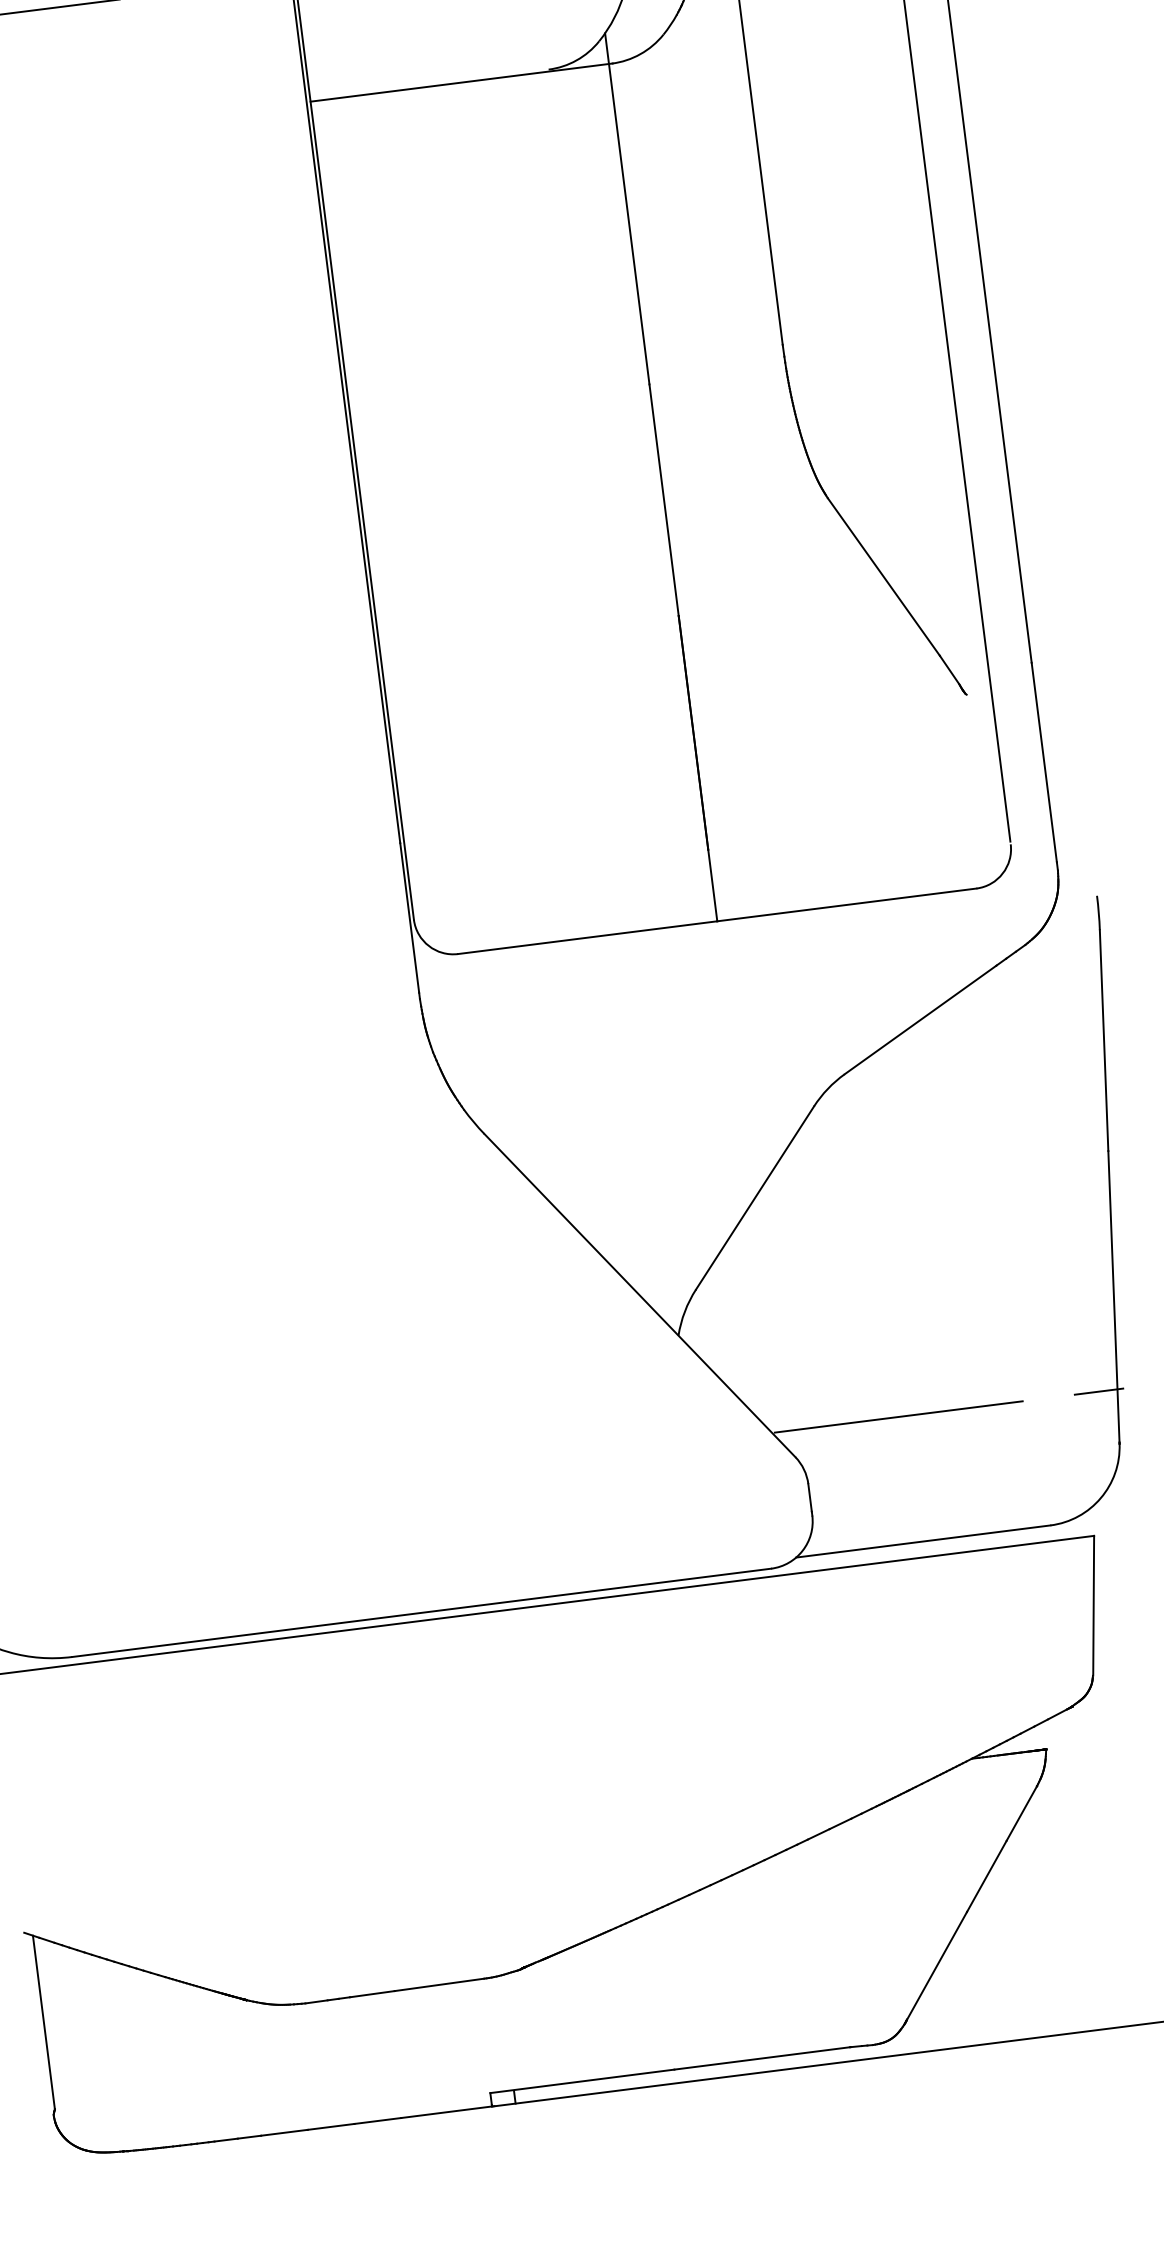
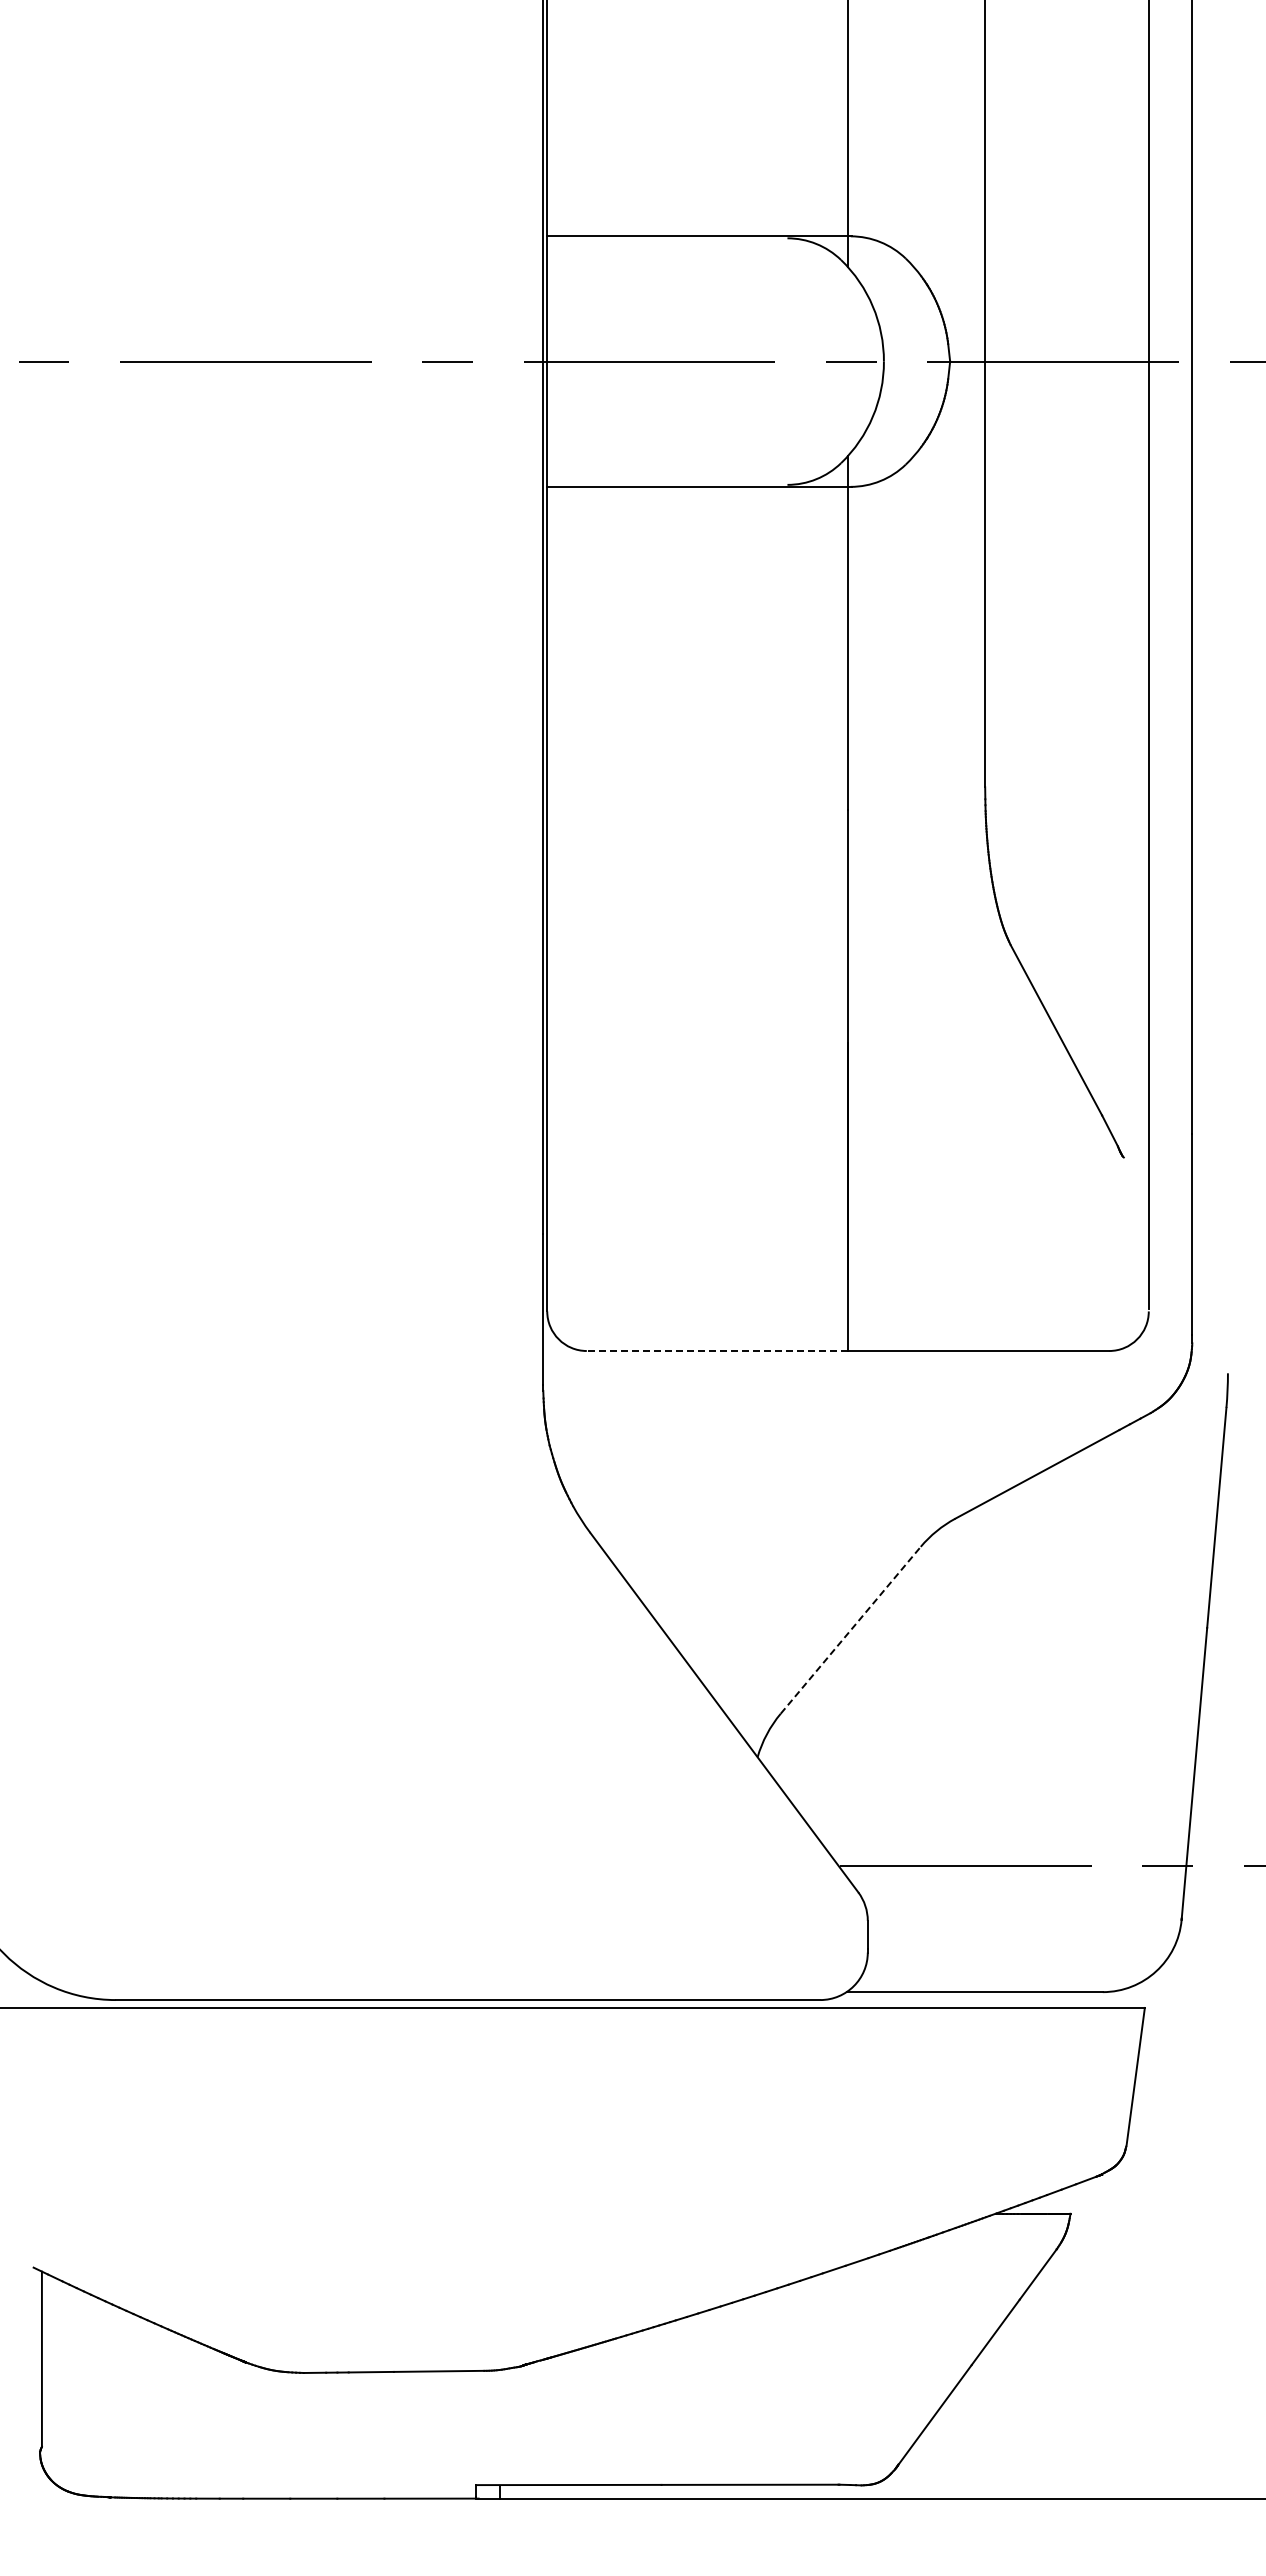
line: (587, 938) -> (717, 1351), solid -> dashed
line: (754, 1198) -> (850, 1630), solid -> dashed

